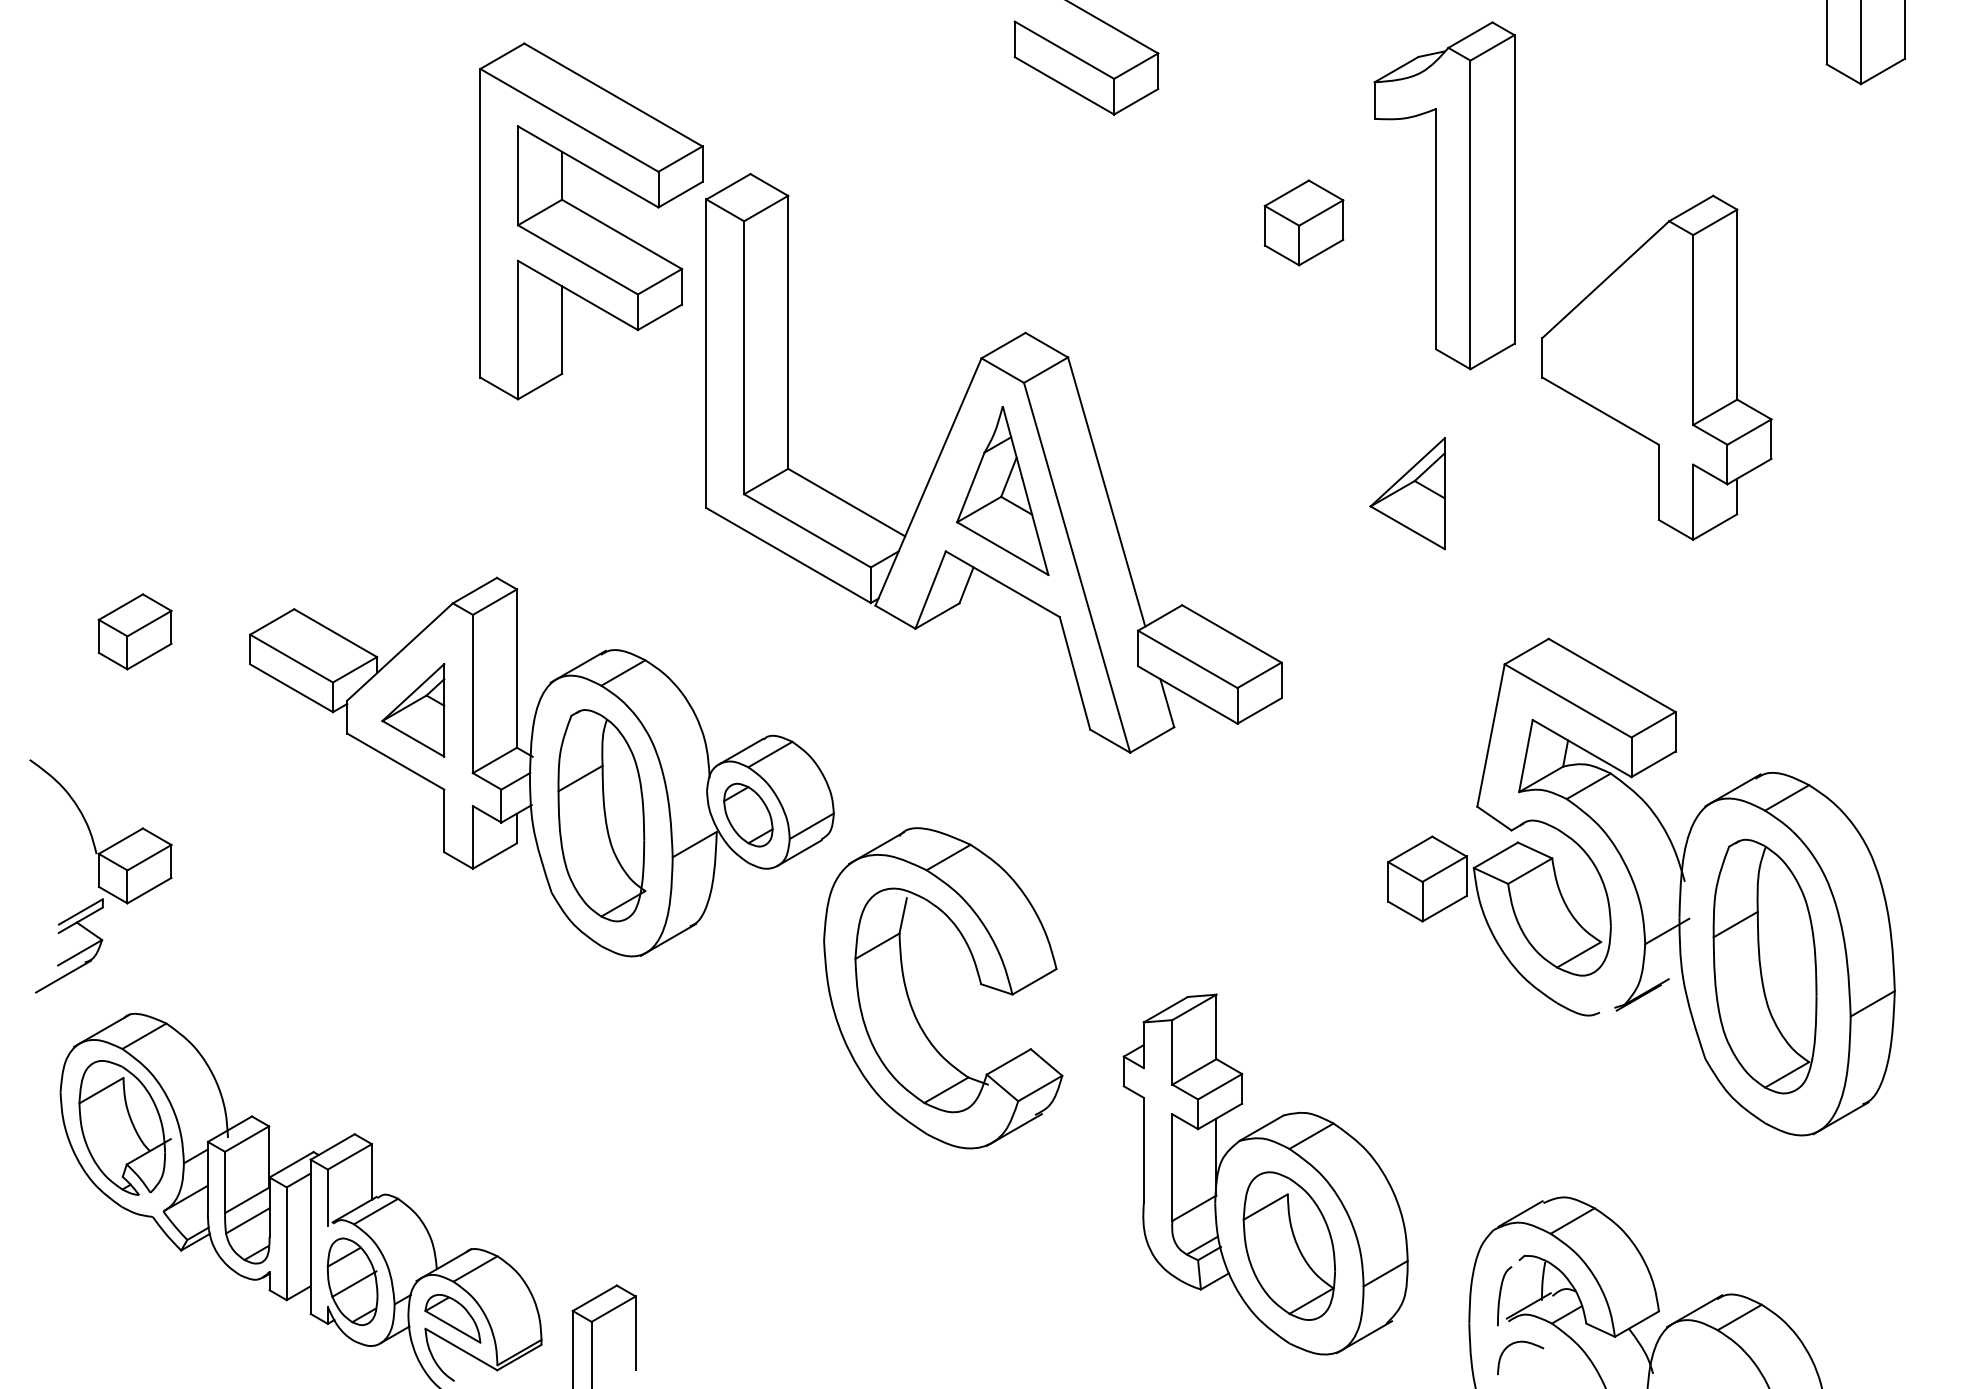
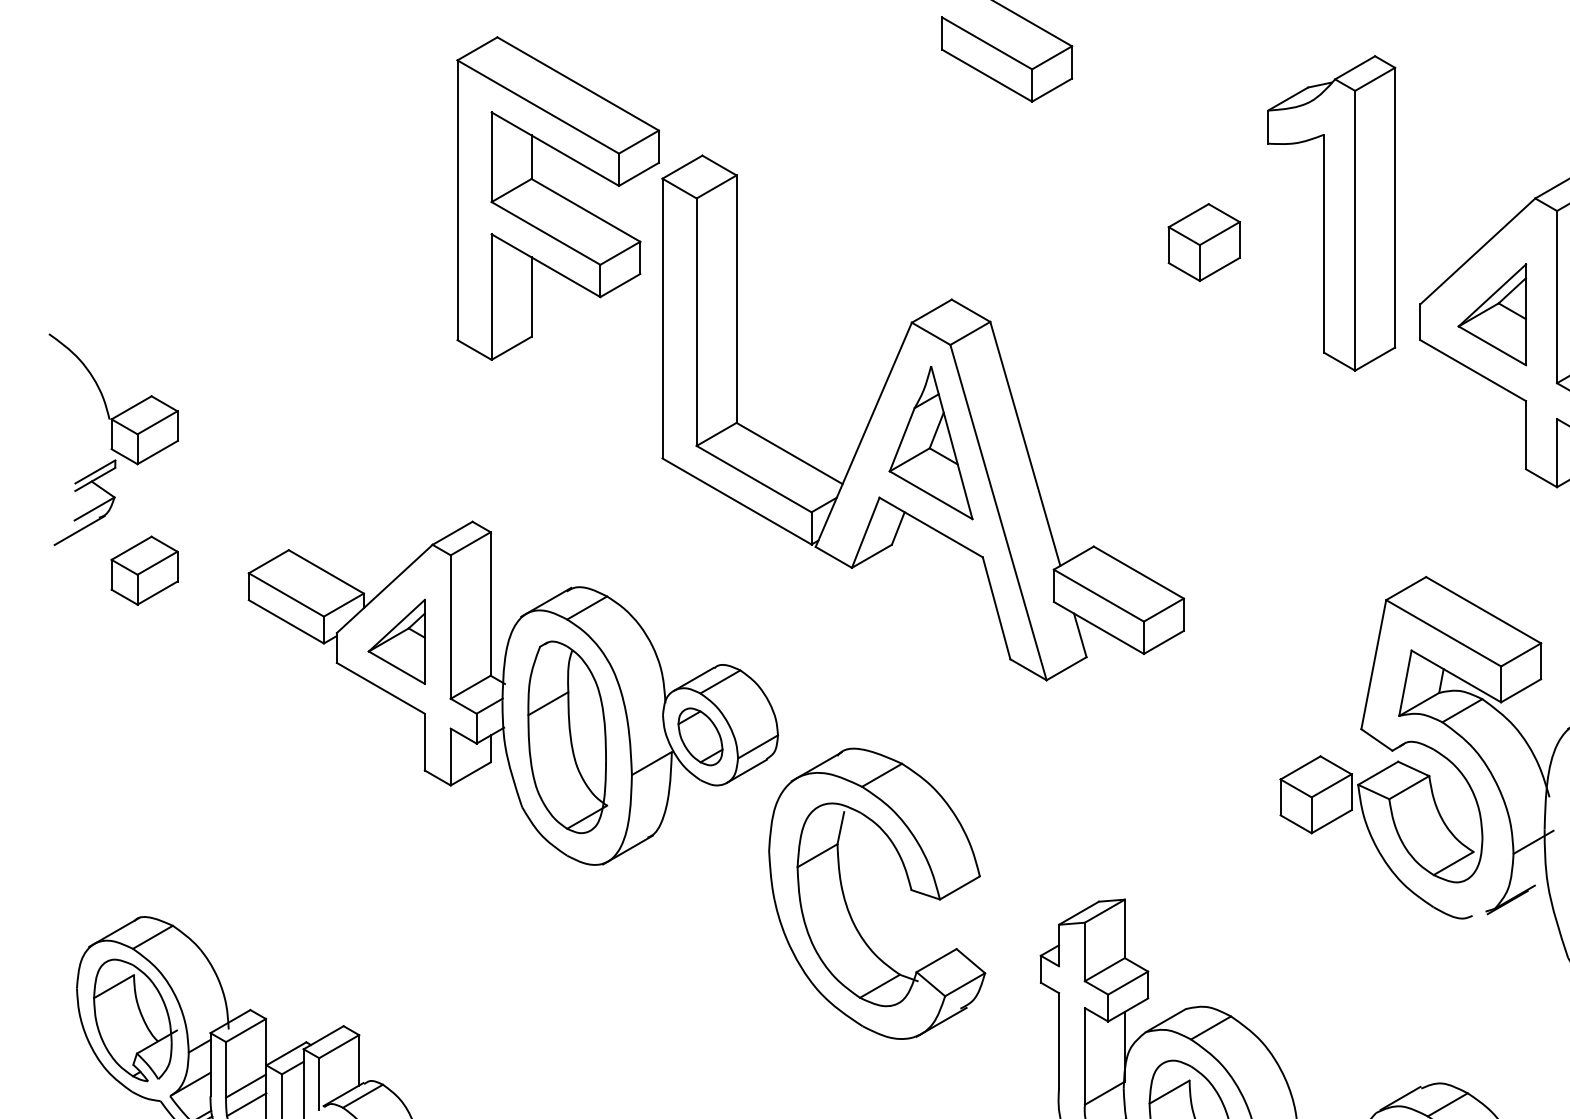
part: (1444, 195) -> (1331, 213), moved
part: (1303, 222) -> (1203, 242), moved
part: (1407, 493) -> (1492, 314), moved
part: (100, 876) -> (113, 439), moved

